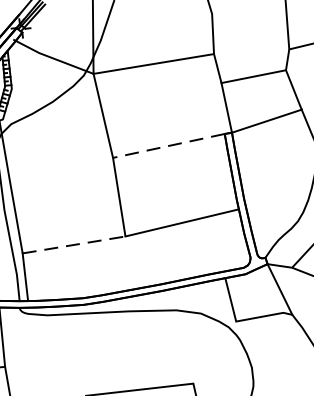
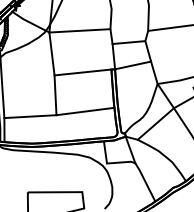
line: (169, 145) -> (83, 72), dashed -> solid
line: (74, 244) -> (30, 116), dashed -> solid

